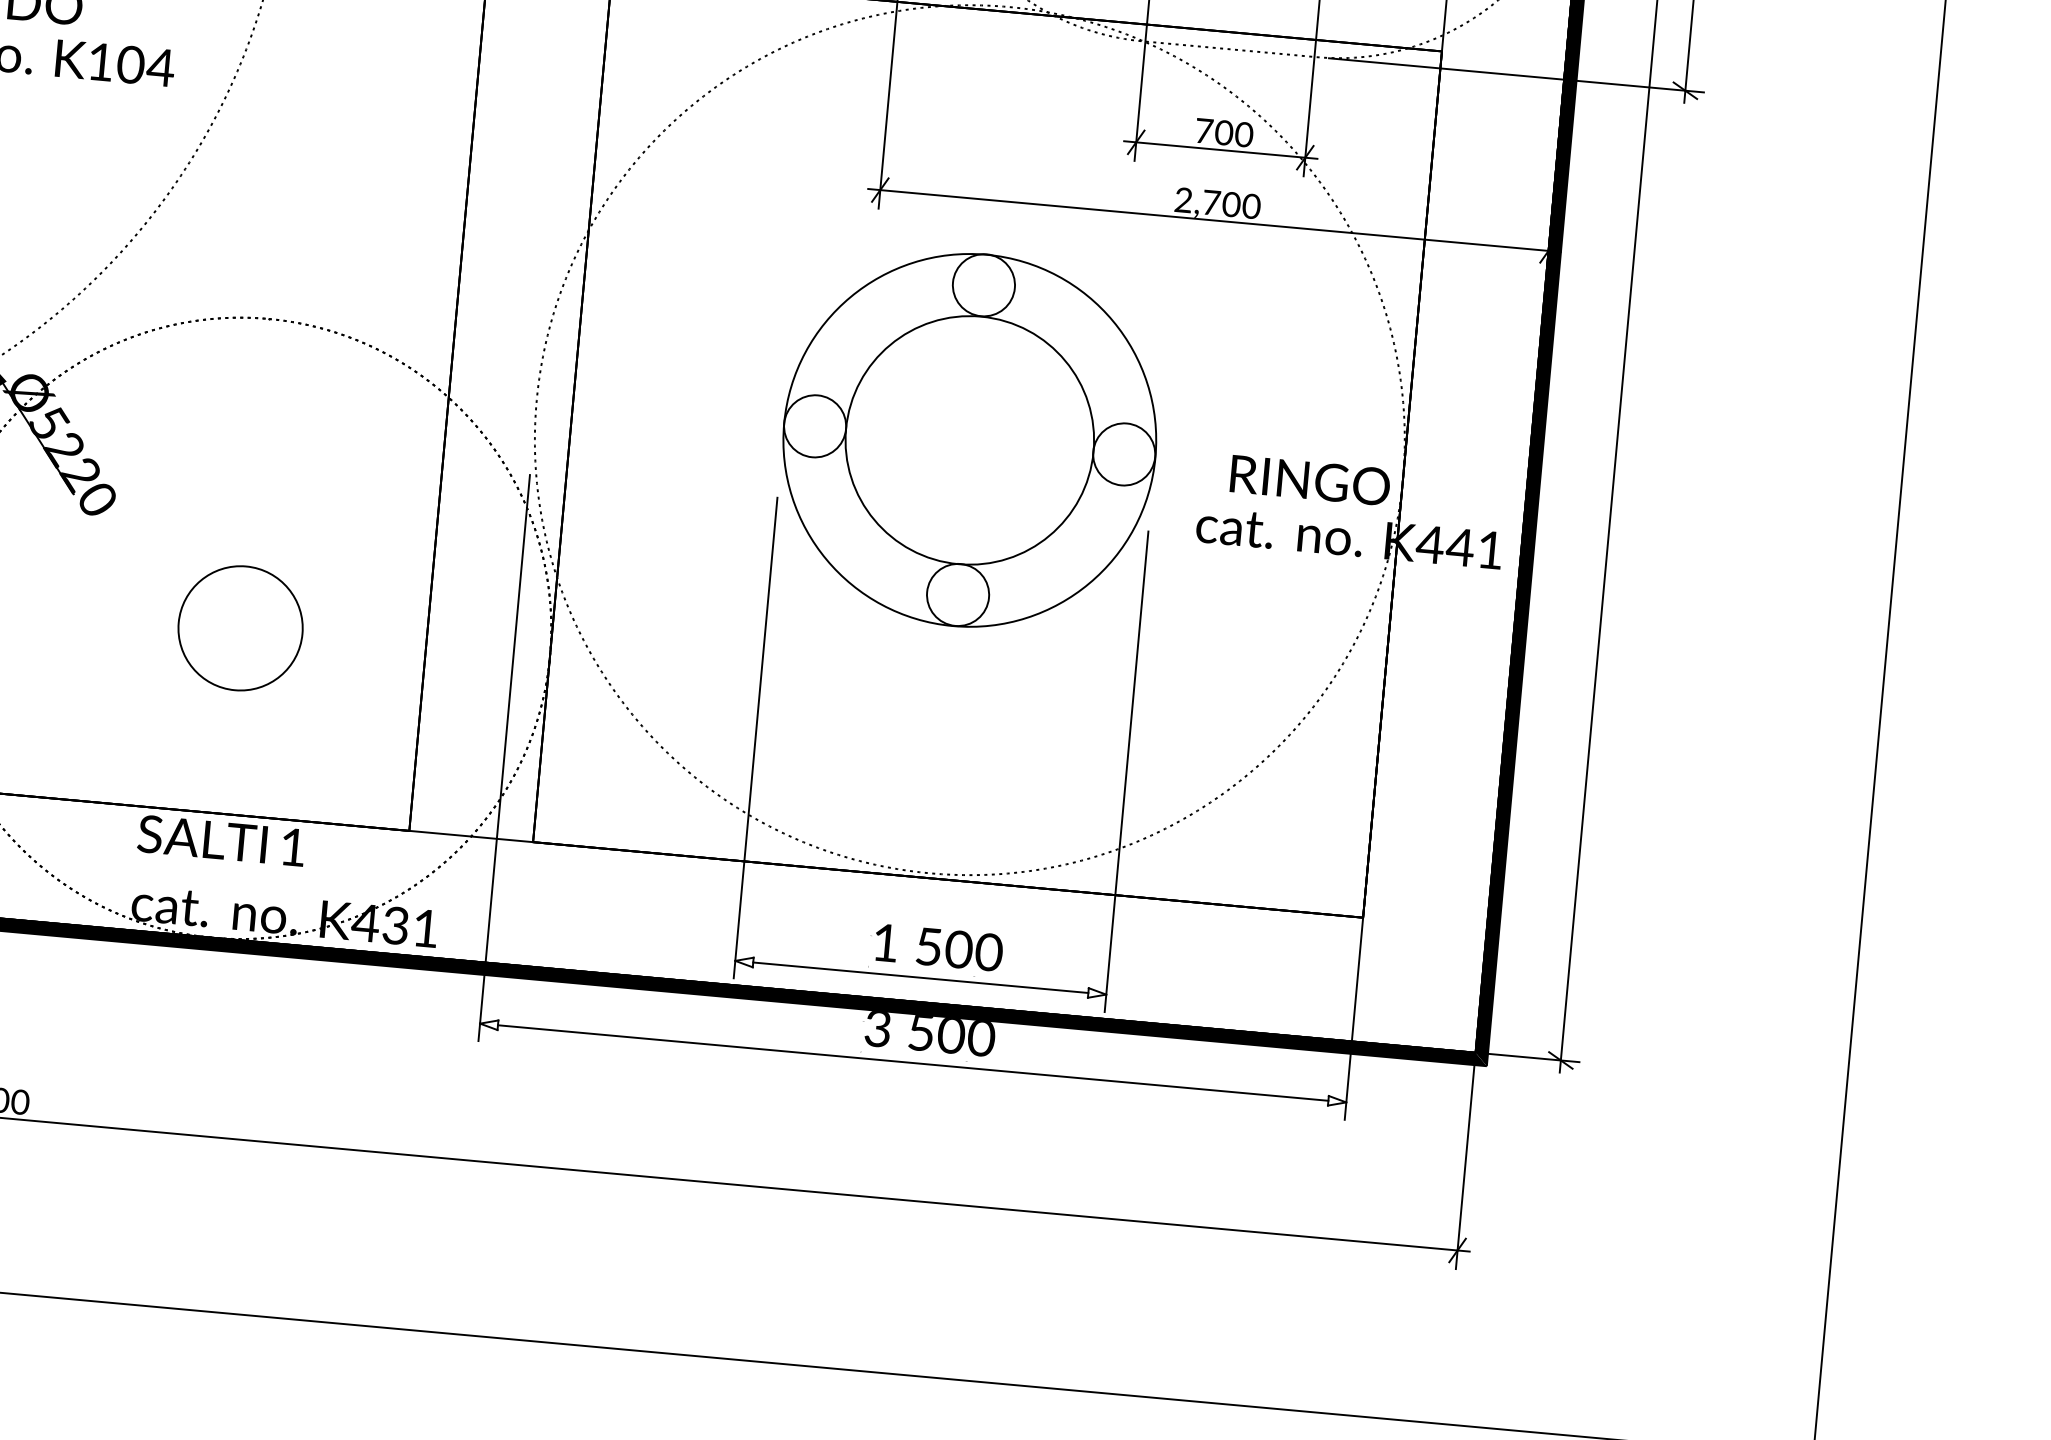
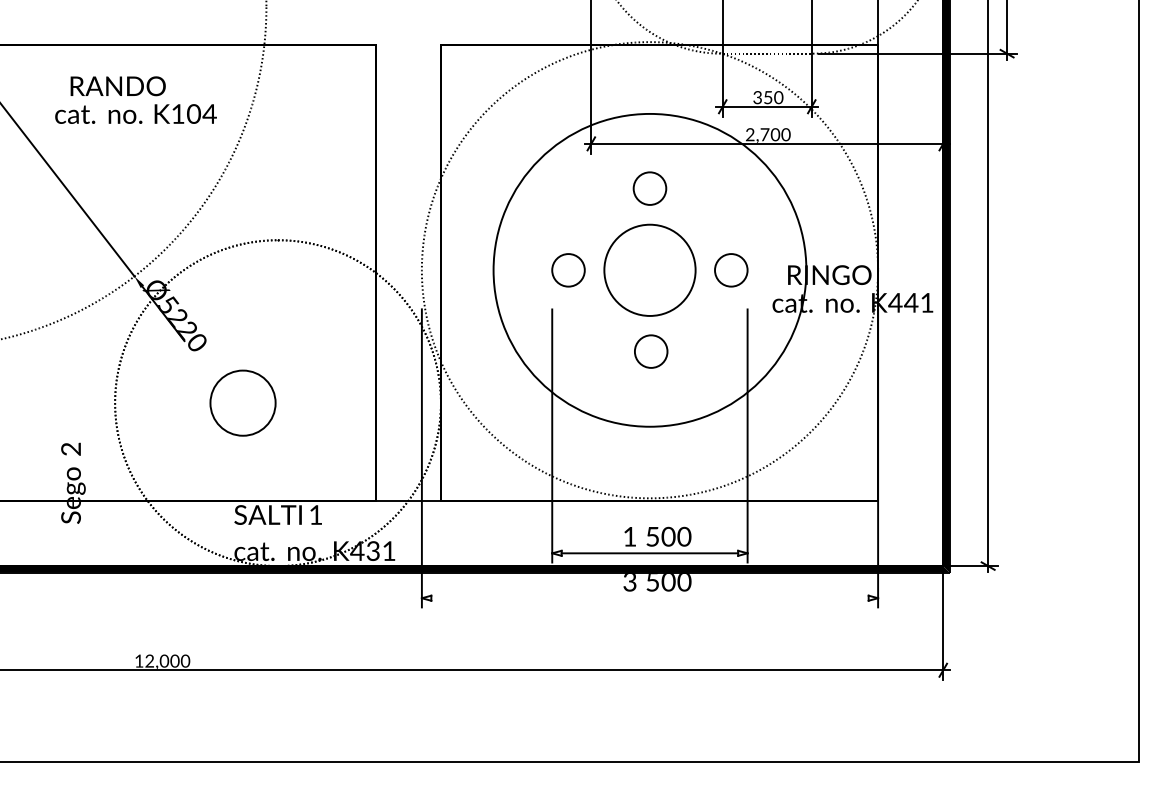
text: (1213, 131) -> (762, 97), 700 -> 350
circle: (968, 440) -> (649, 270), size x0.7
circle: (968, 440) -> (649, 270), size x1.6
part: (239, 626) -> (242, 402), moved
line: (912, 1063) -> (649, 598), removed

